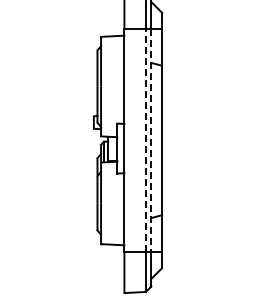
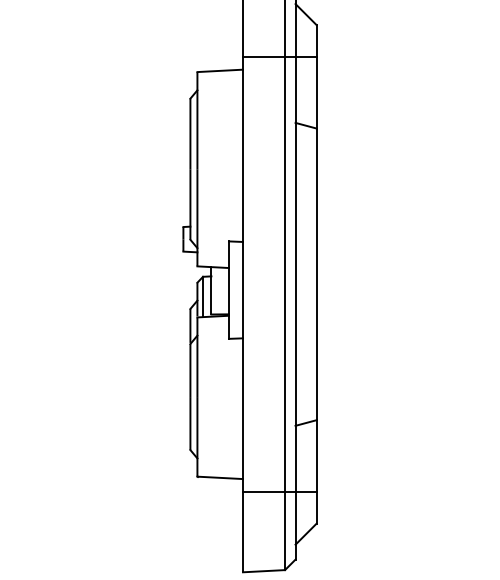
line: (145, 140) -> (284, 274), dashed -> solid
line: (151, 140) -> (295, 274), dashed -> solid

